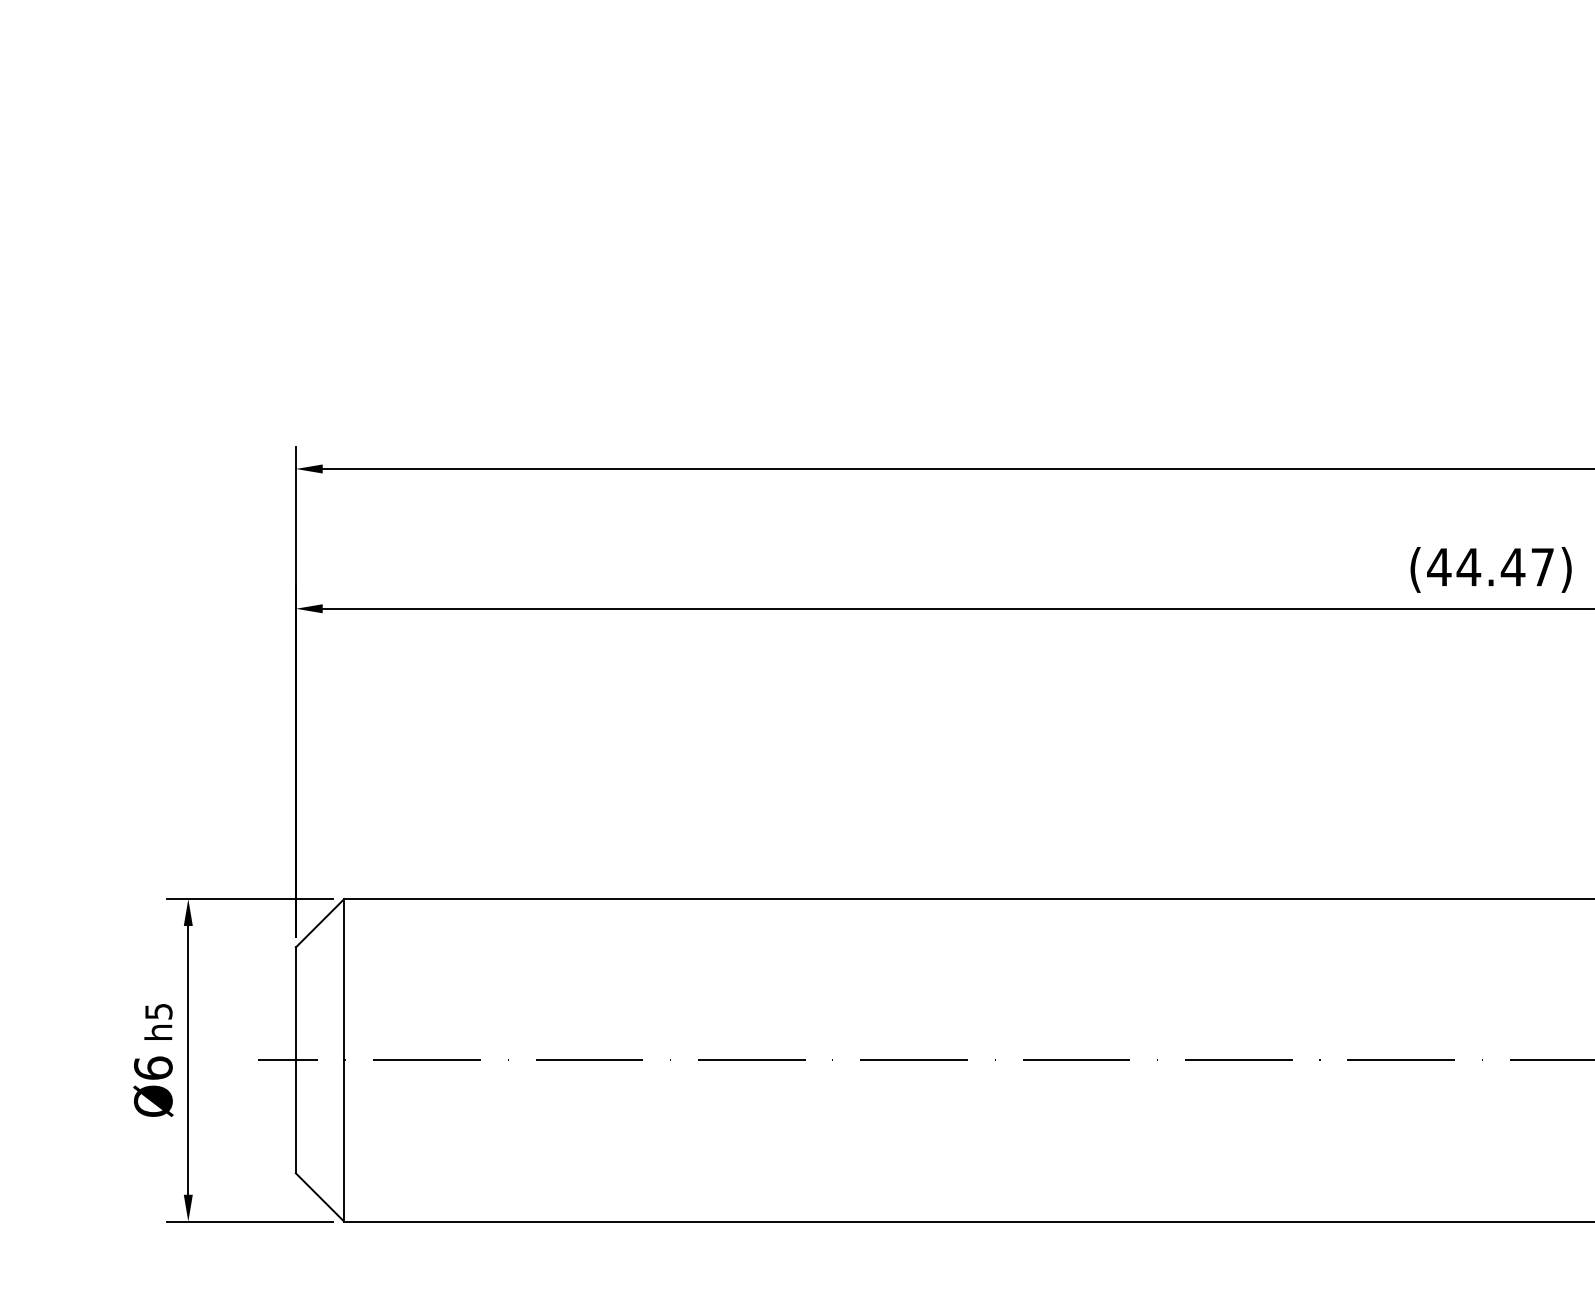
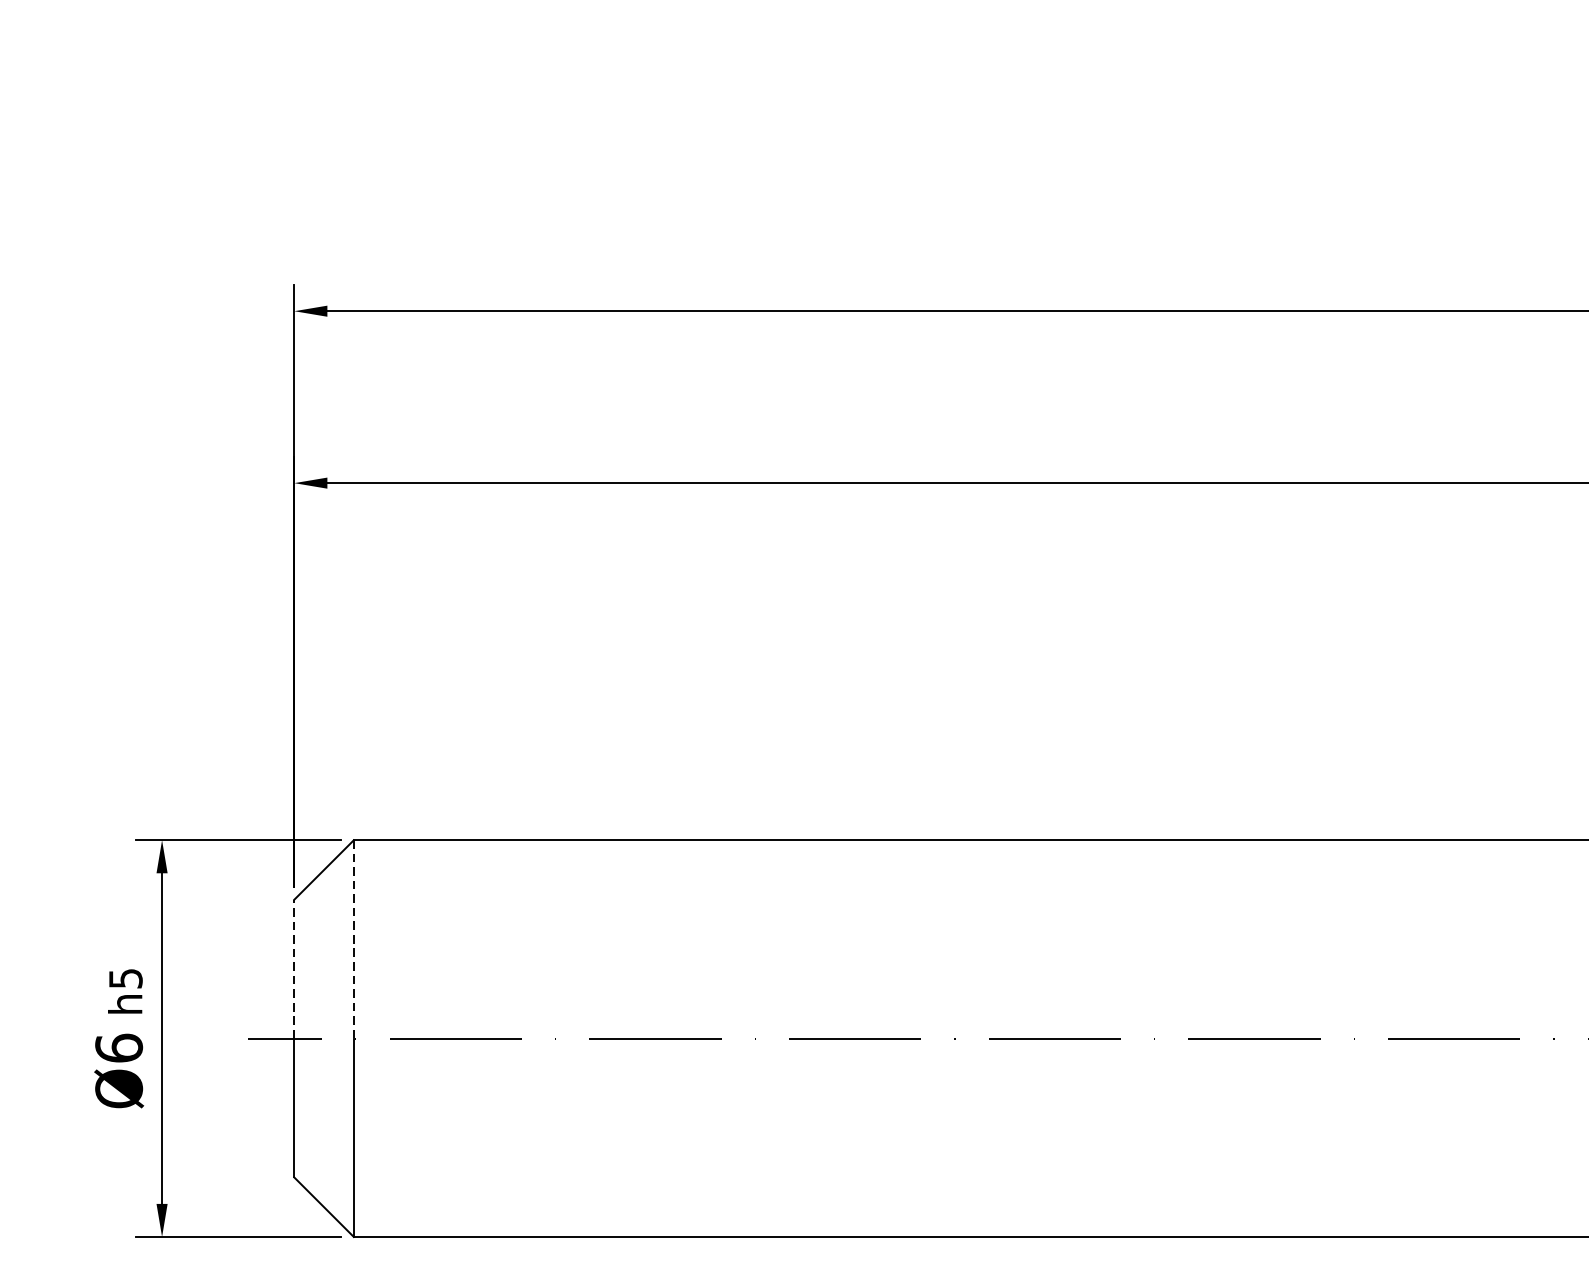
line: (344, 979) -> (354, 939), solid -> dashed
line: (295, 1003) -> (293, 968), solid -> dashed

